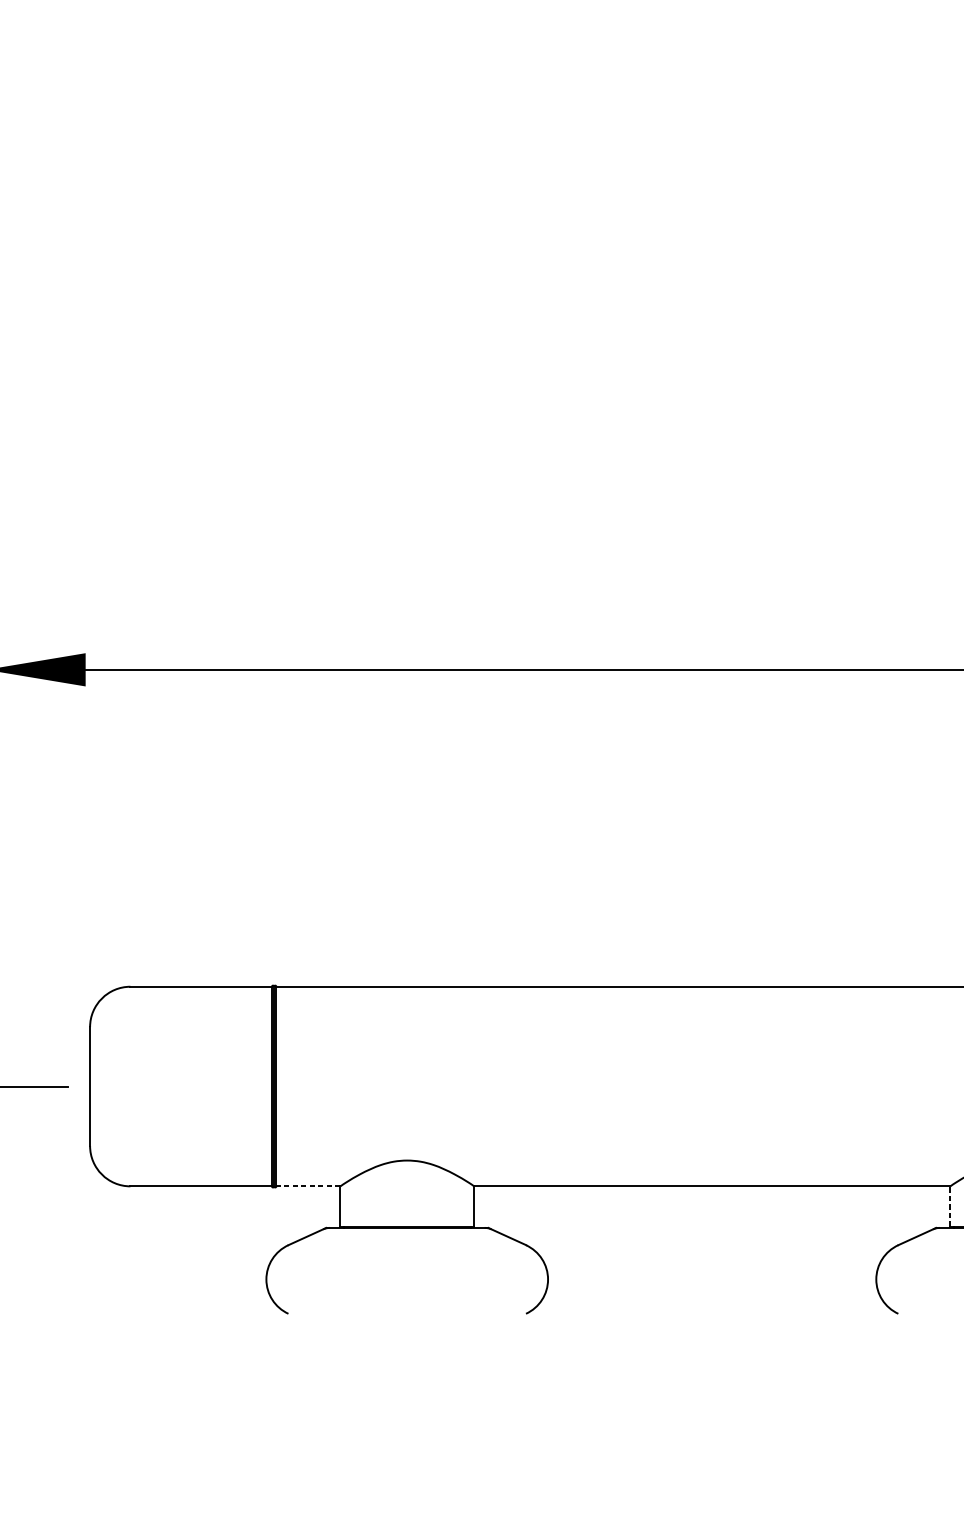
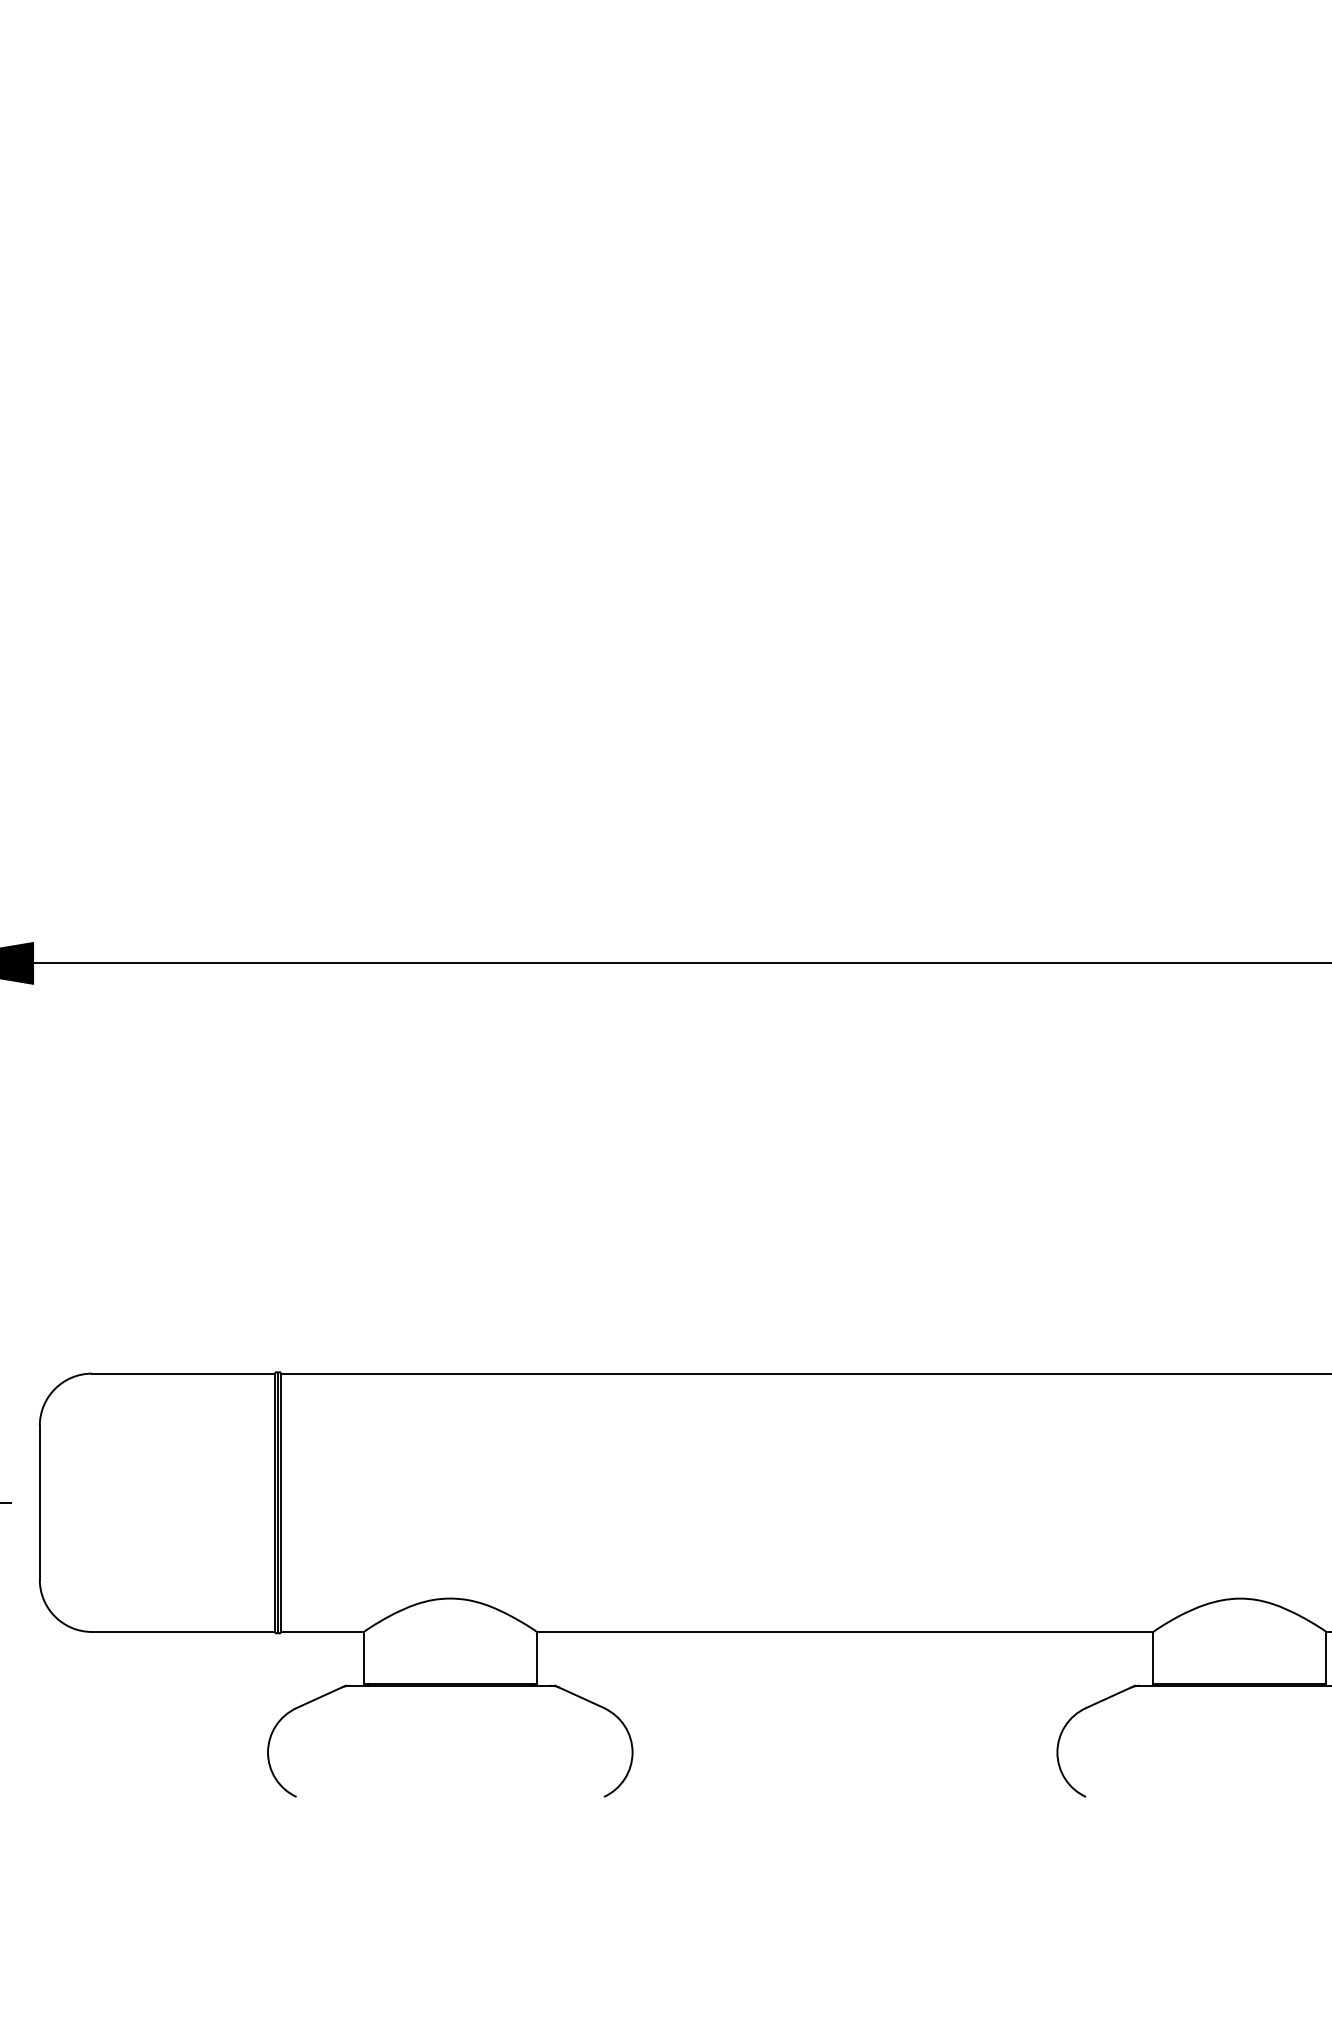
line: (307, 1185) -> (321, 1631), dashed -> solid
line: (950, 1206) -> (1153, 1657), dashed -> solid

